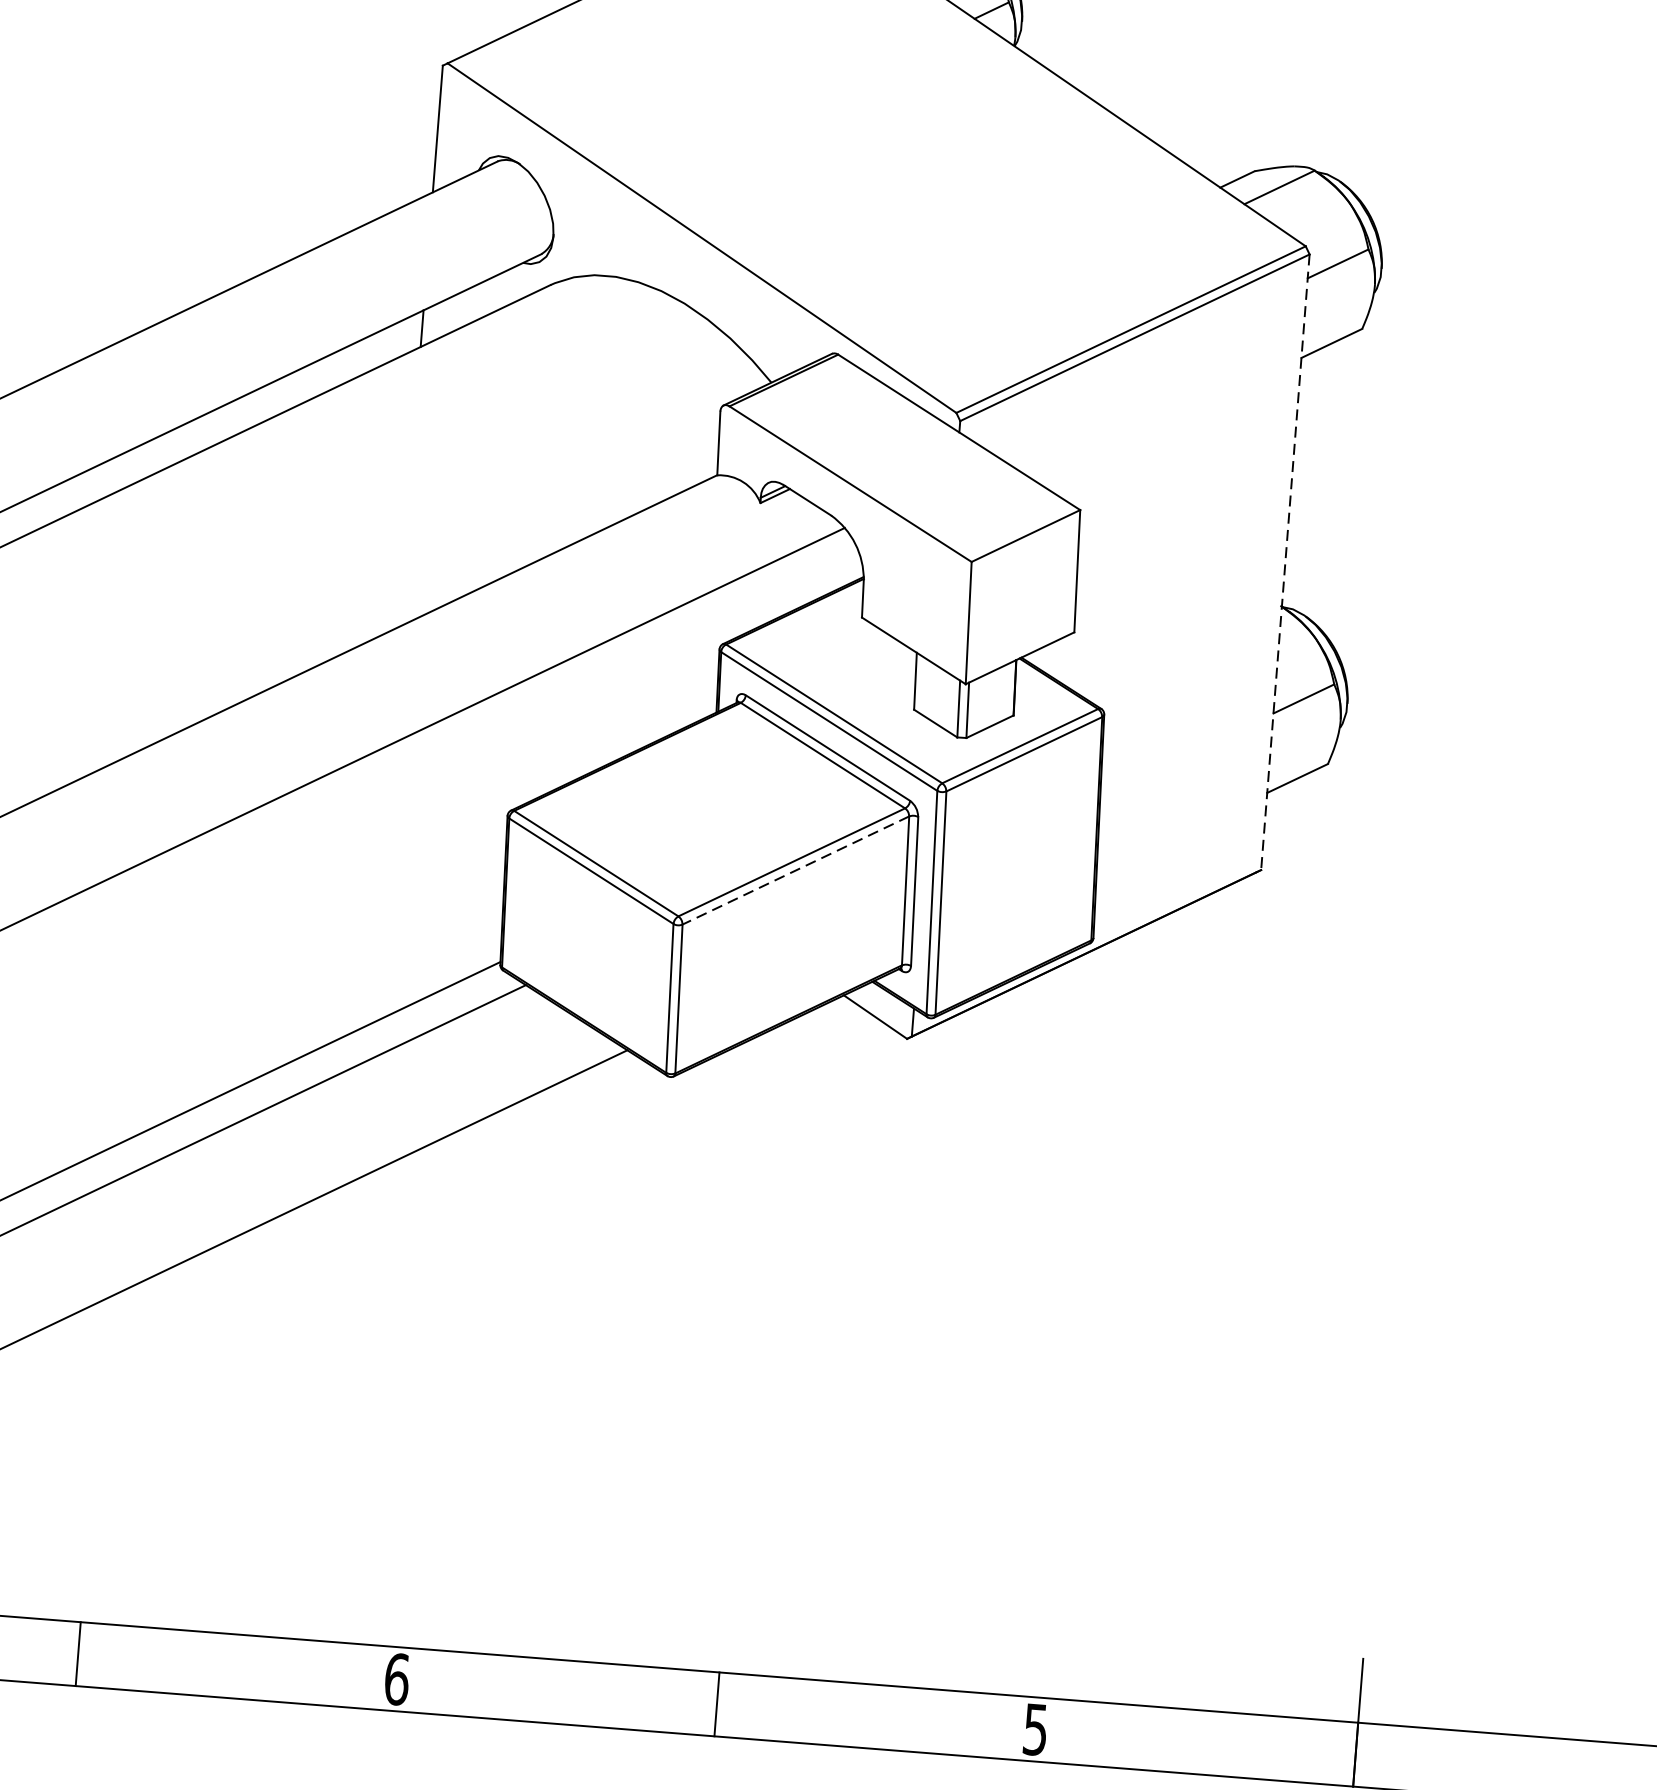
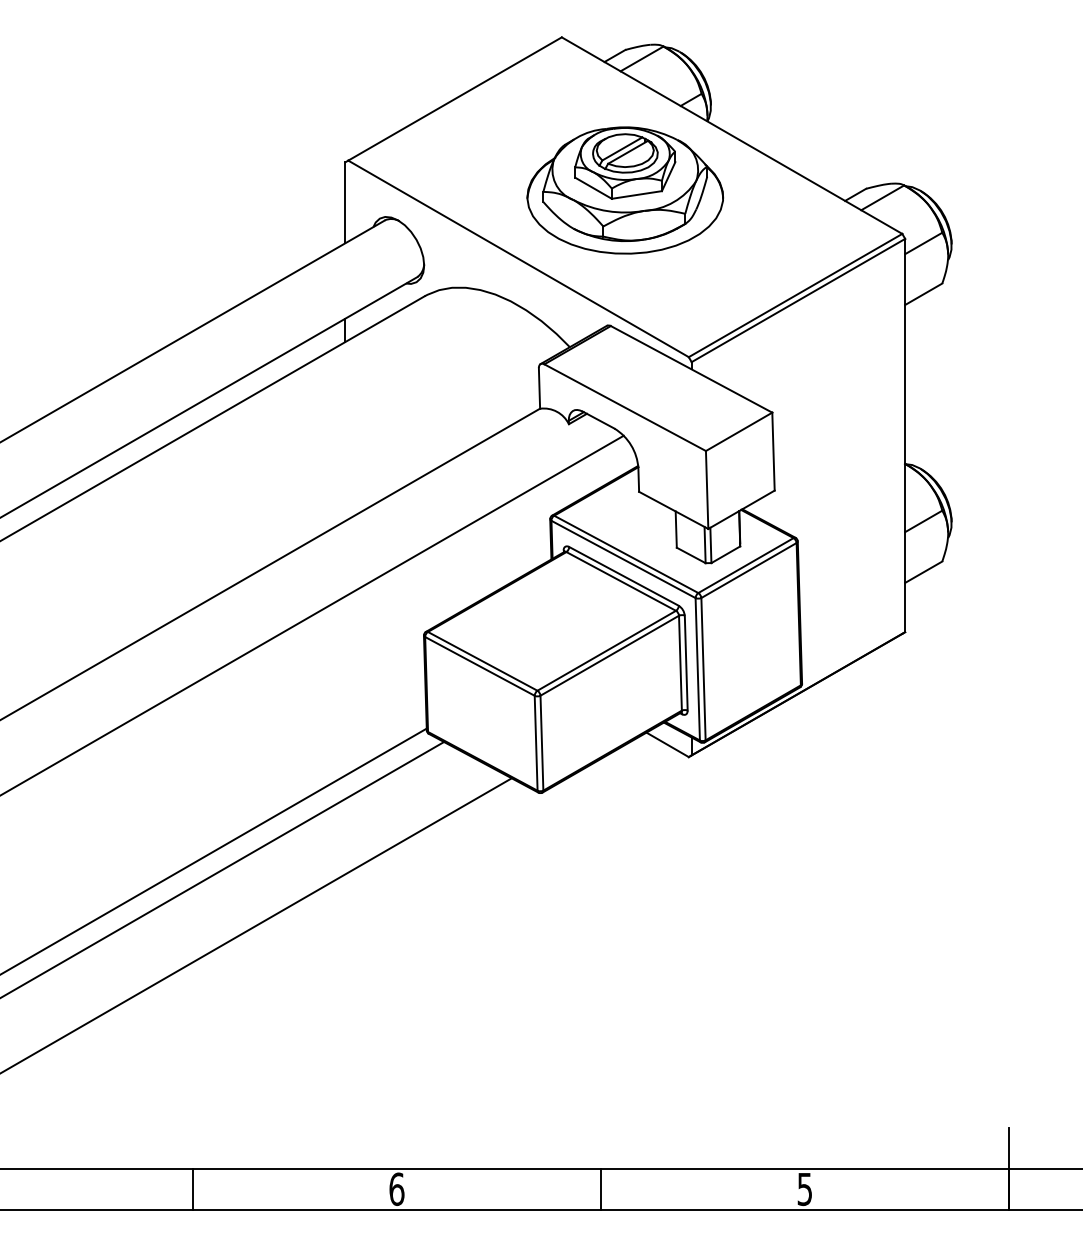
part: (876, 144) -> (624, 190), added
line: (1285, 562) -> (905, 435), dashed -> solid
line: (795, 870) -> (609, 655), dashed -> solid

